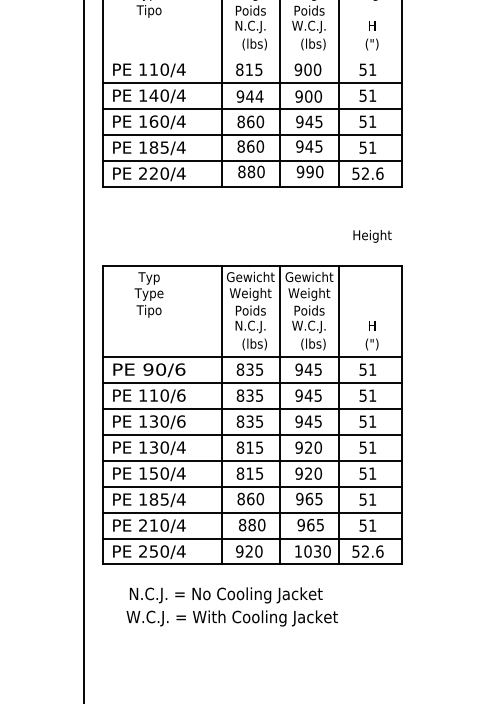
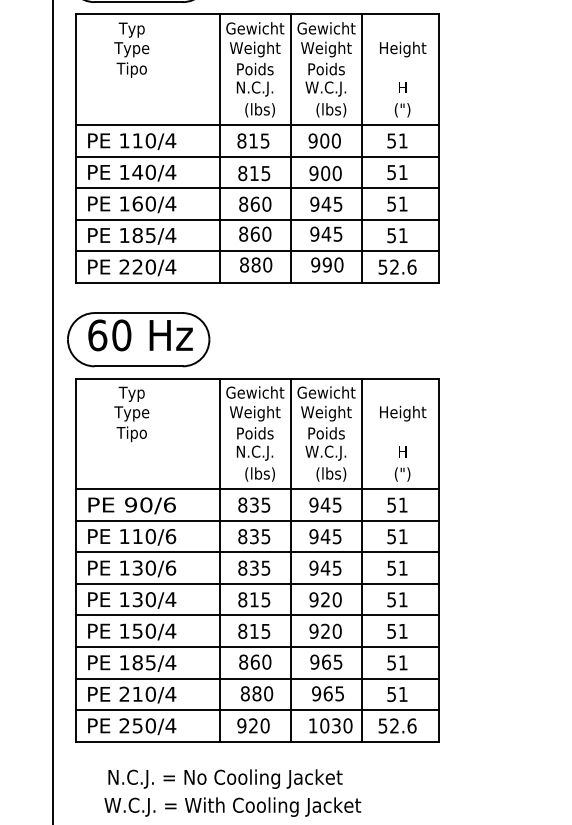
line: (251, 56) -> (256, 124), added
text: (249, 96) -> (253, 173), 944 -> 815
part: (154, 233) -> (138, 339), added
text: (372, 236) -> (403, 413), moved

